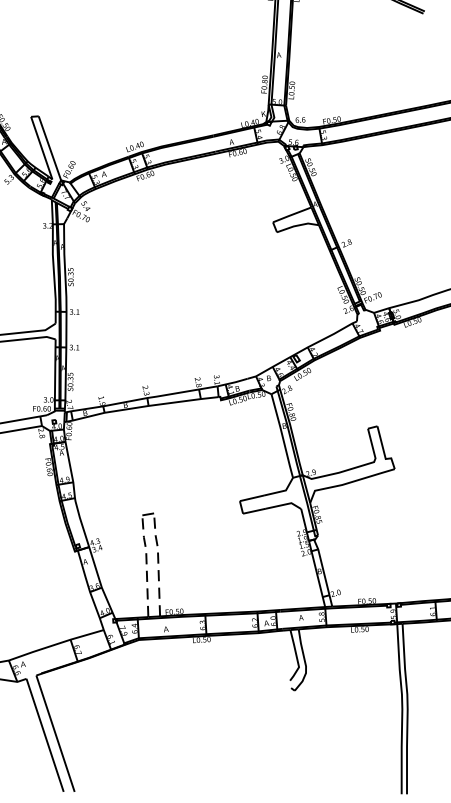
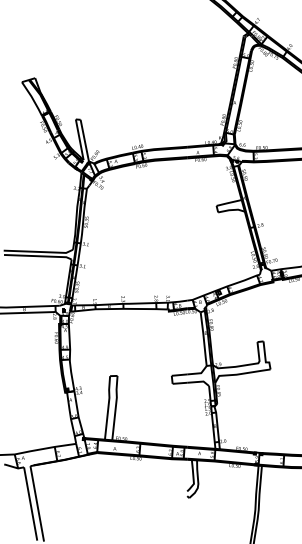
line: (157, 562) -> (115, 406), dashed -> solid
line: (146, 563) -> (108, 406), dashed -> solid

